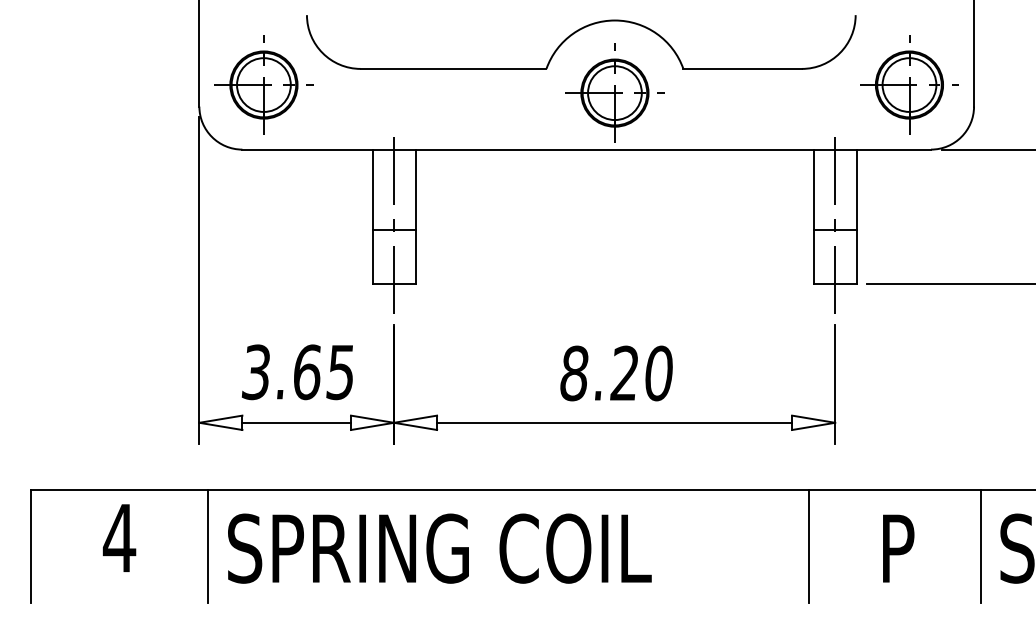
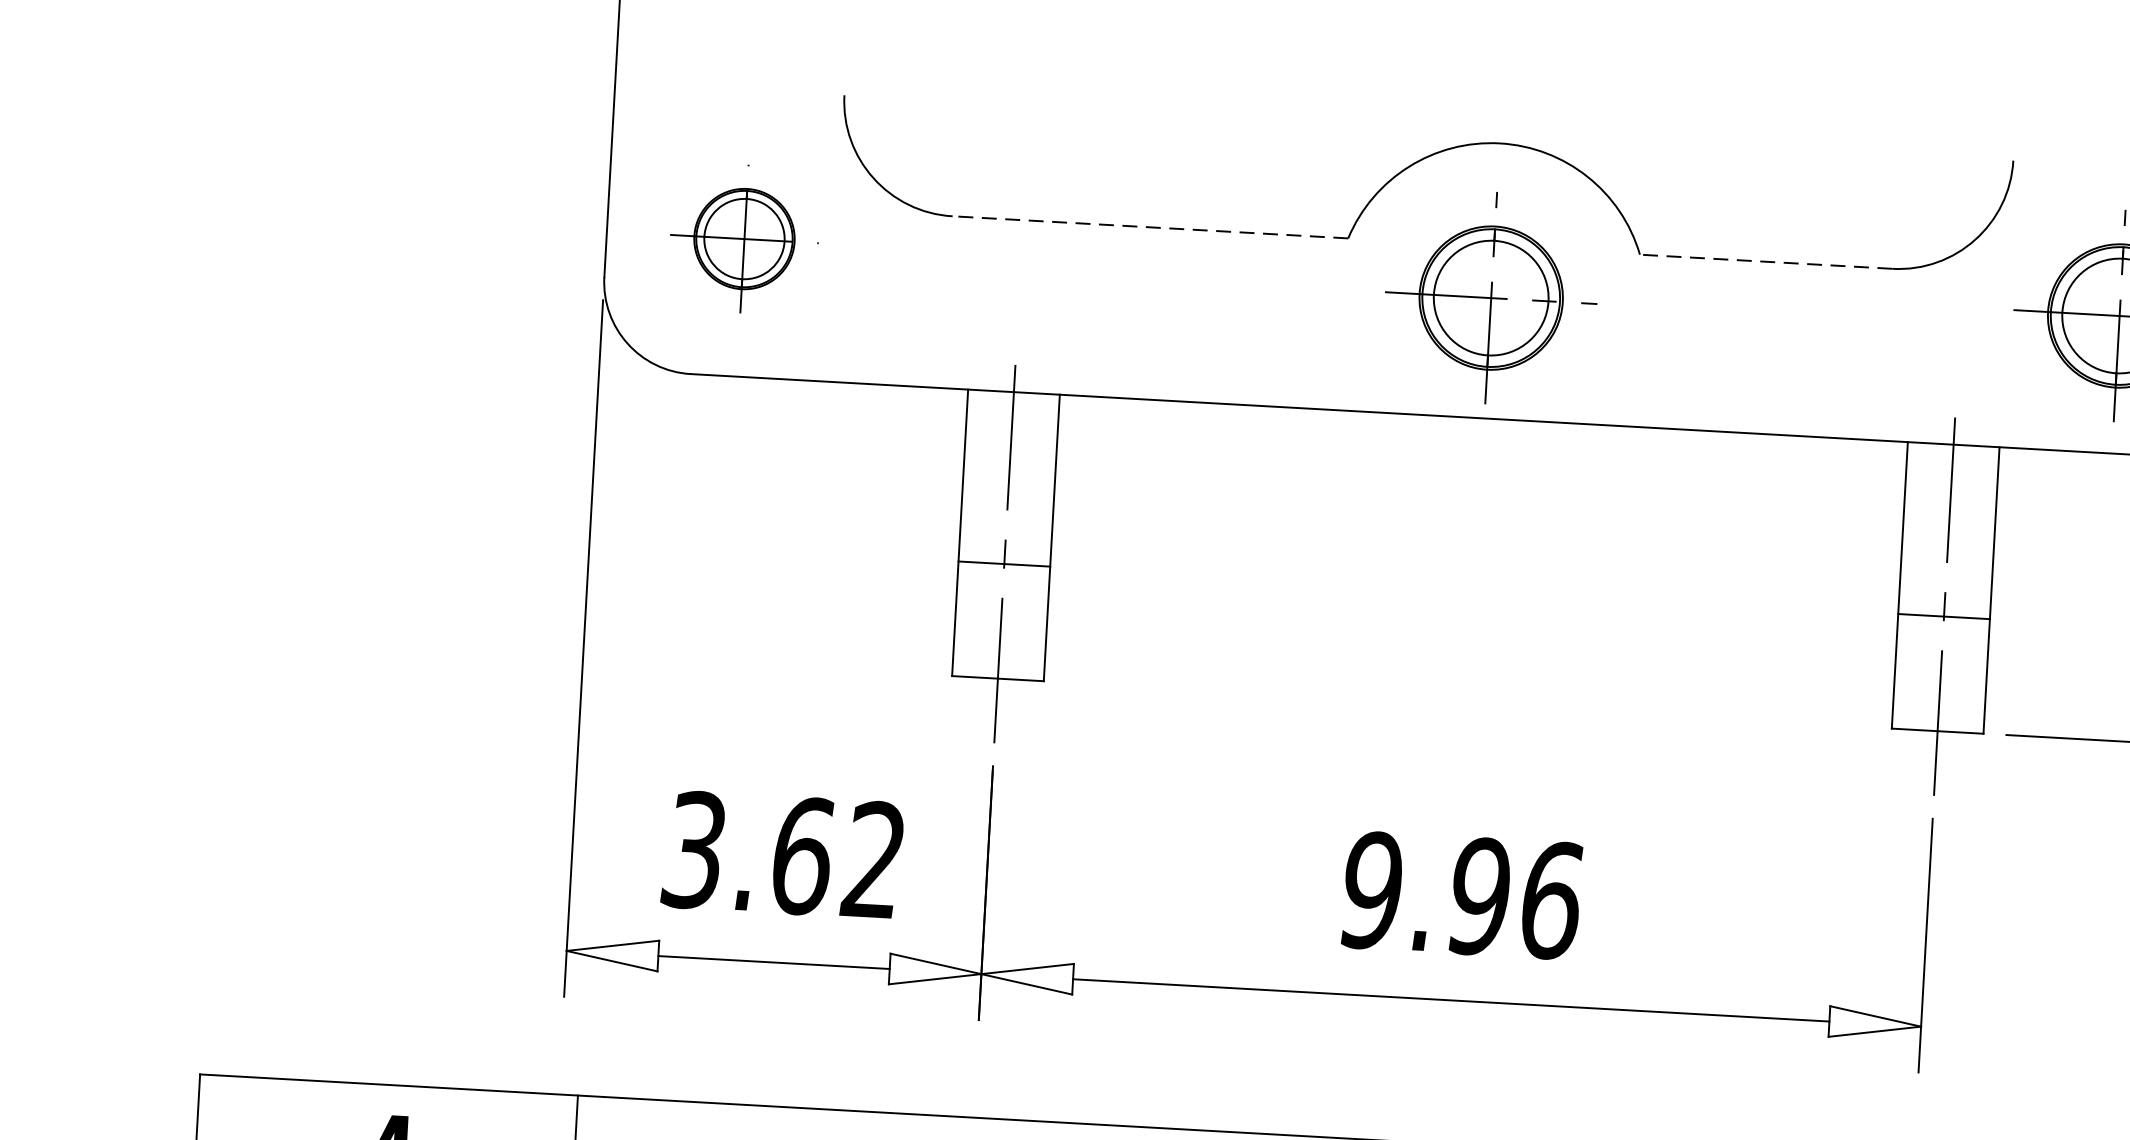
line: (453, 68) -> (1150, 226), solid -> dashed
line: (742, 68) -> (1765, 260), solid -> dashed
part: (263, 84) -> (743, 237), size x0.7
text: (339, 372) -> (871, 860), 3.65 -> 3.62
text: (616, 373) -> (1461, 895), 8.20 -> 9.96

